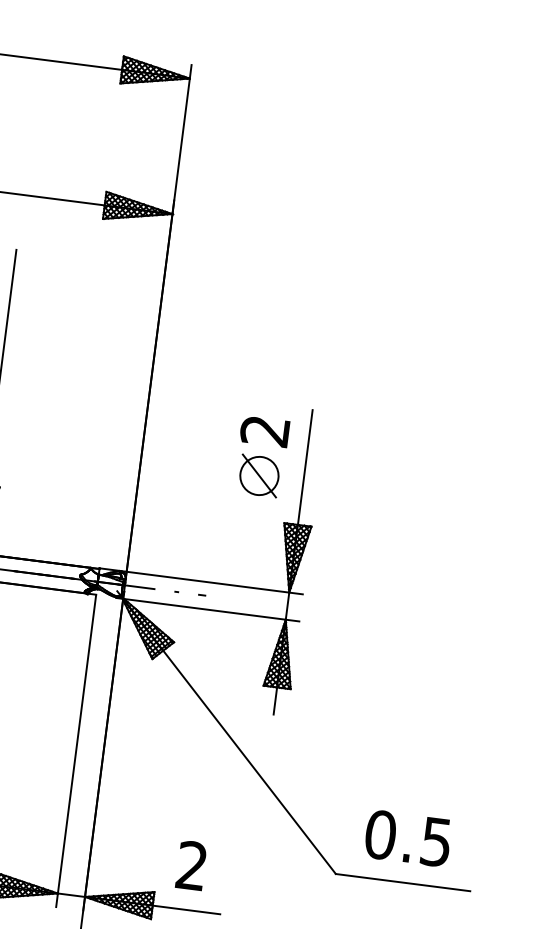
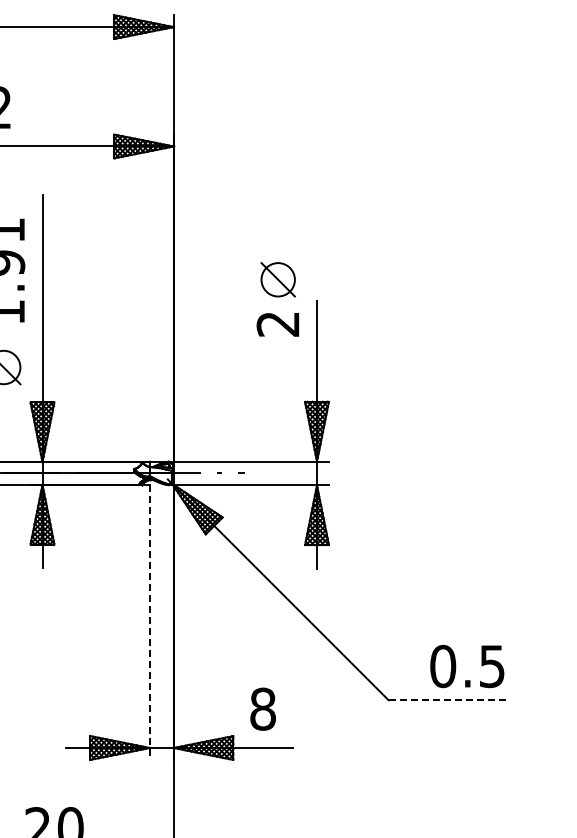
part: (258, 475) -> (277, 279), moved
line: (75, 752) -> (149, 623), solid -> dashed
text: (408, 838) -> (467, 666), moved
text: (191, 865) -> (262, 708), 2 -> 8
line: (403, 882) -> (448, 700), solid -> dashed

